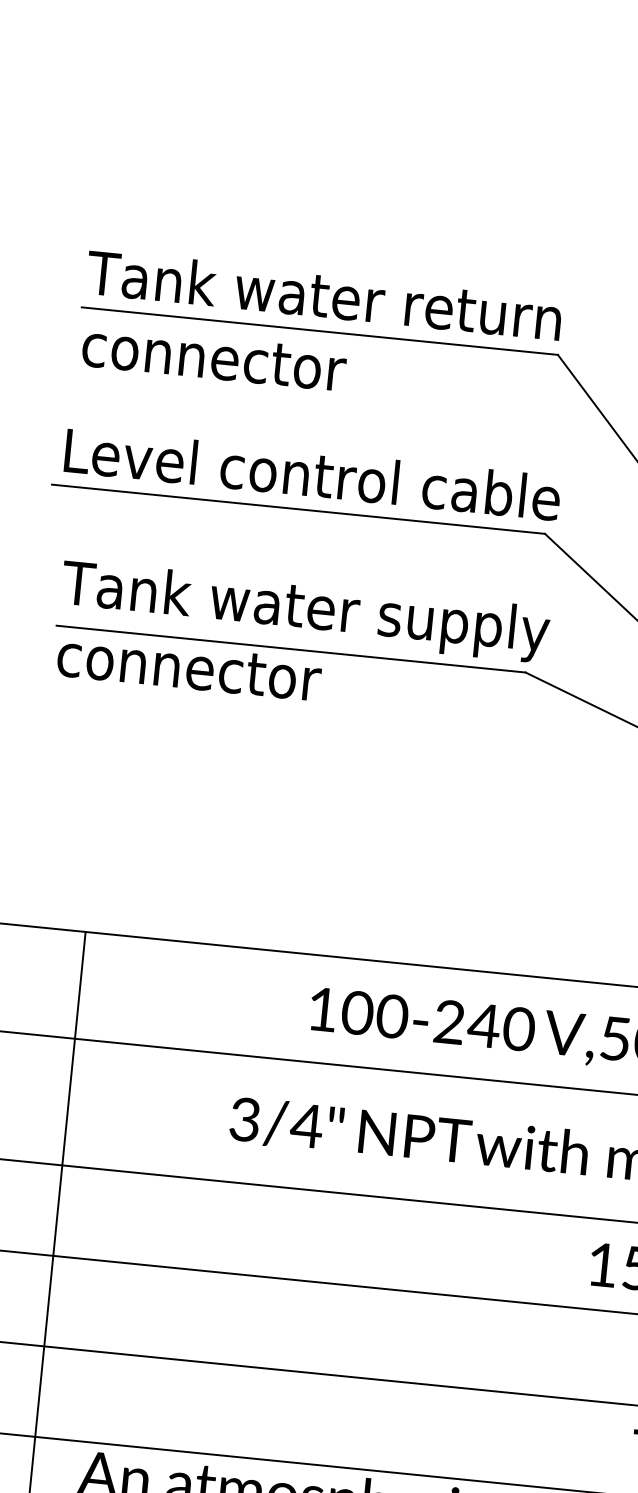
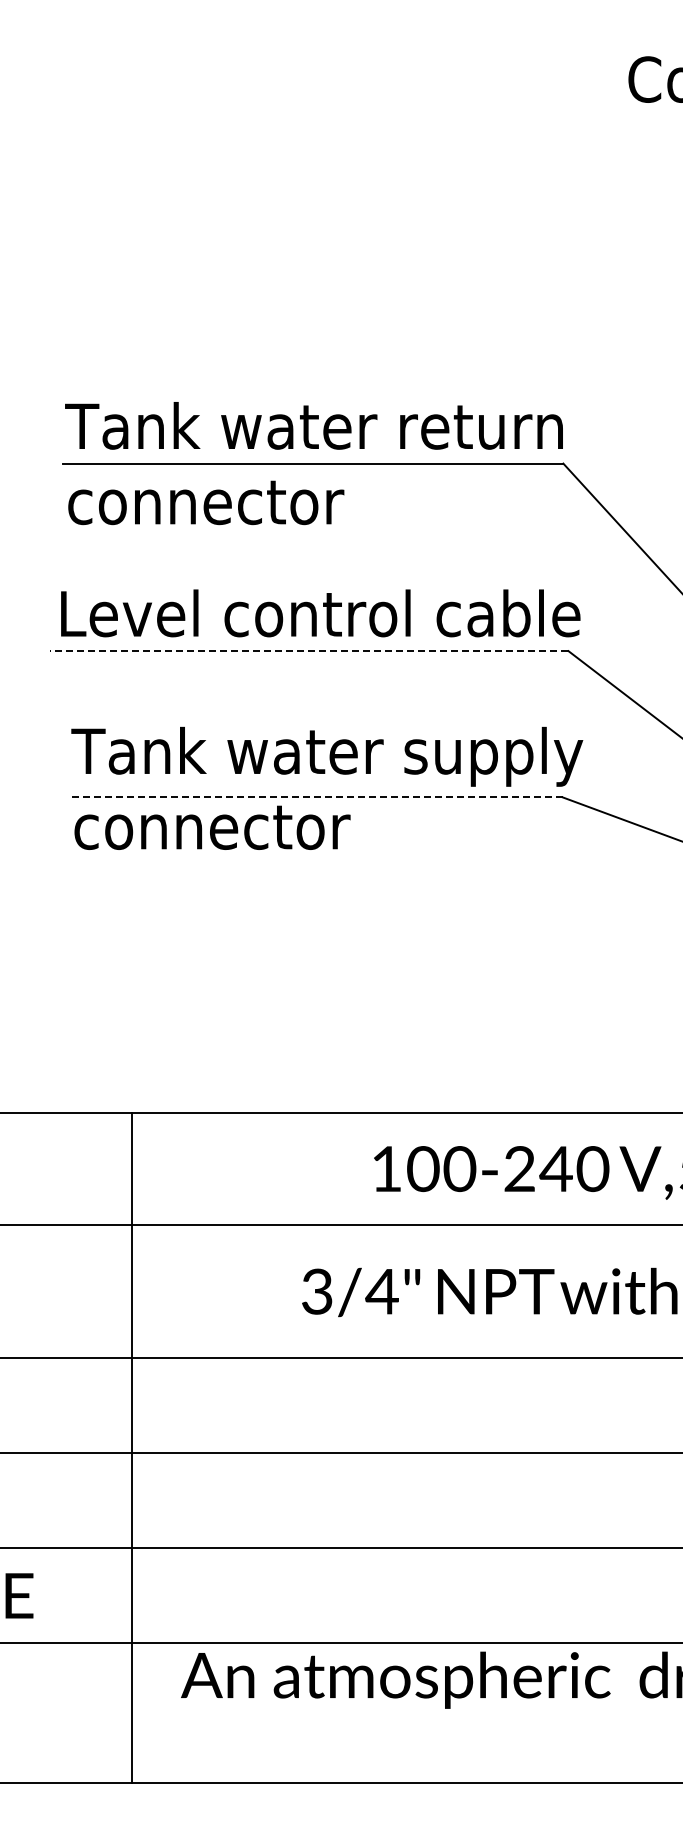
line: (297, 509) -> (308, 651), solid -> dashed
line: (290, 649) -> (315, 797), solid -> dashed

